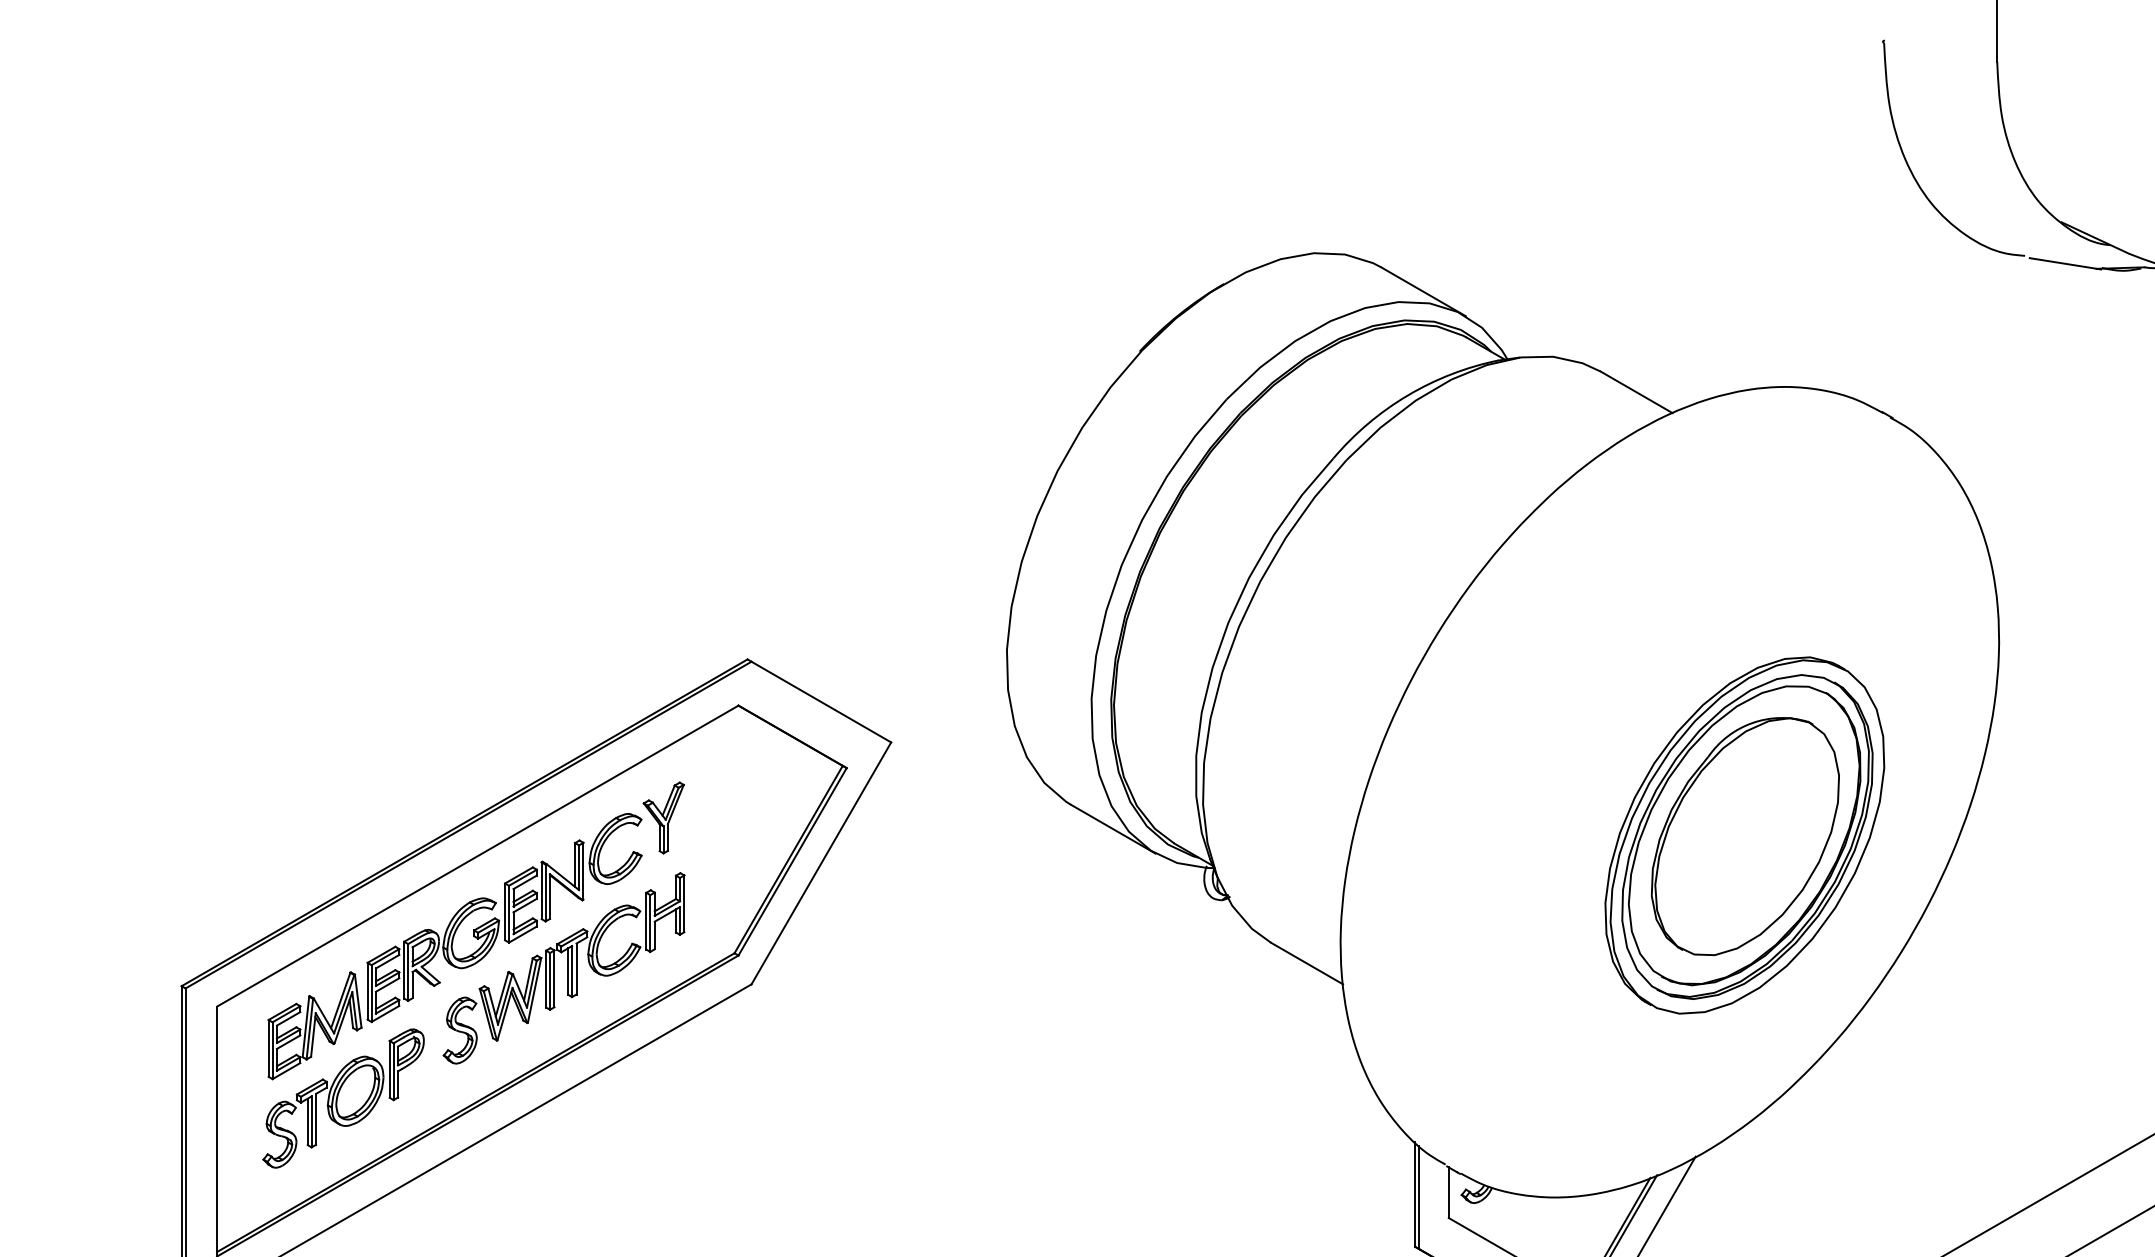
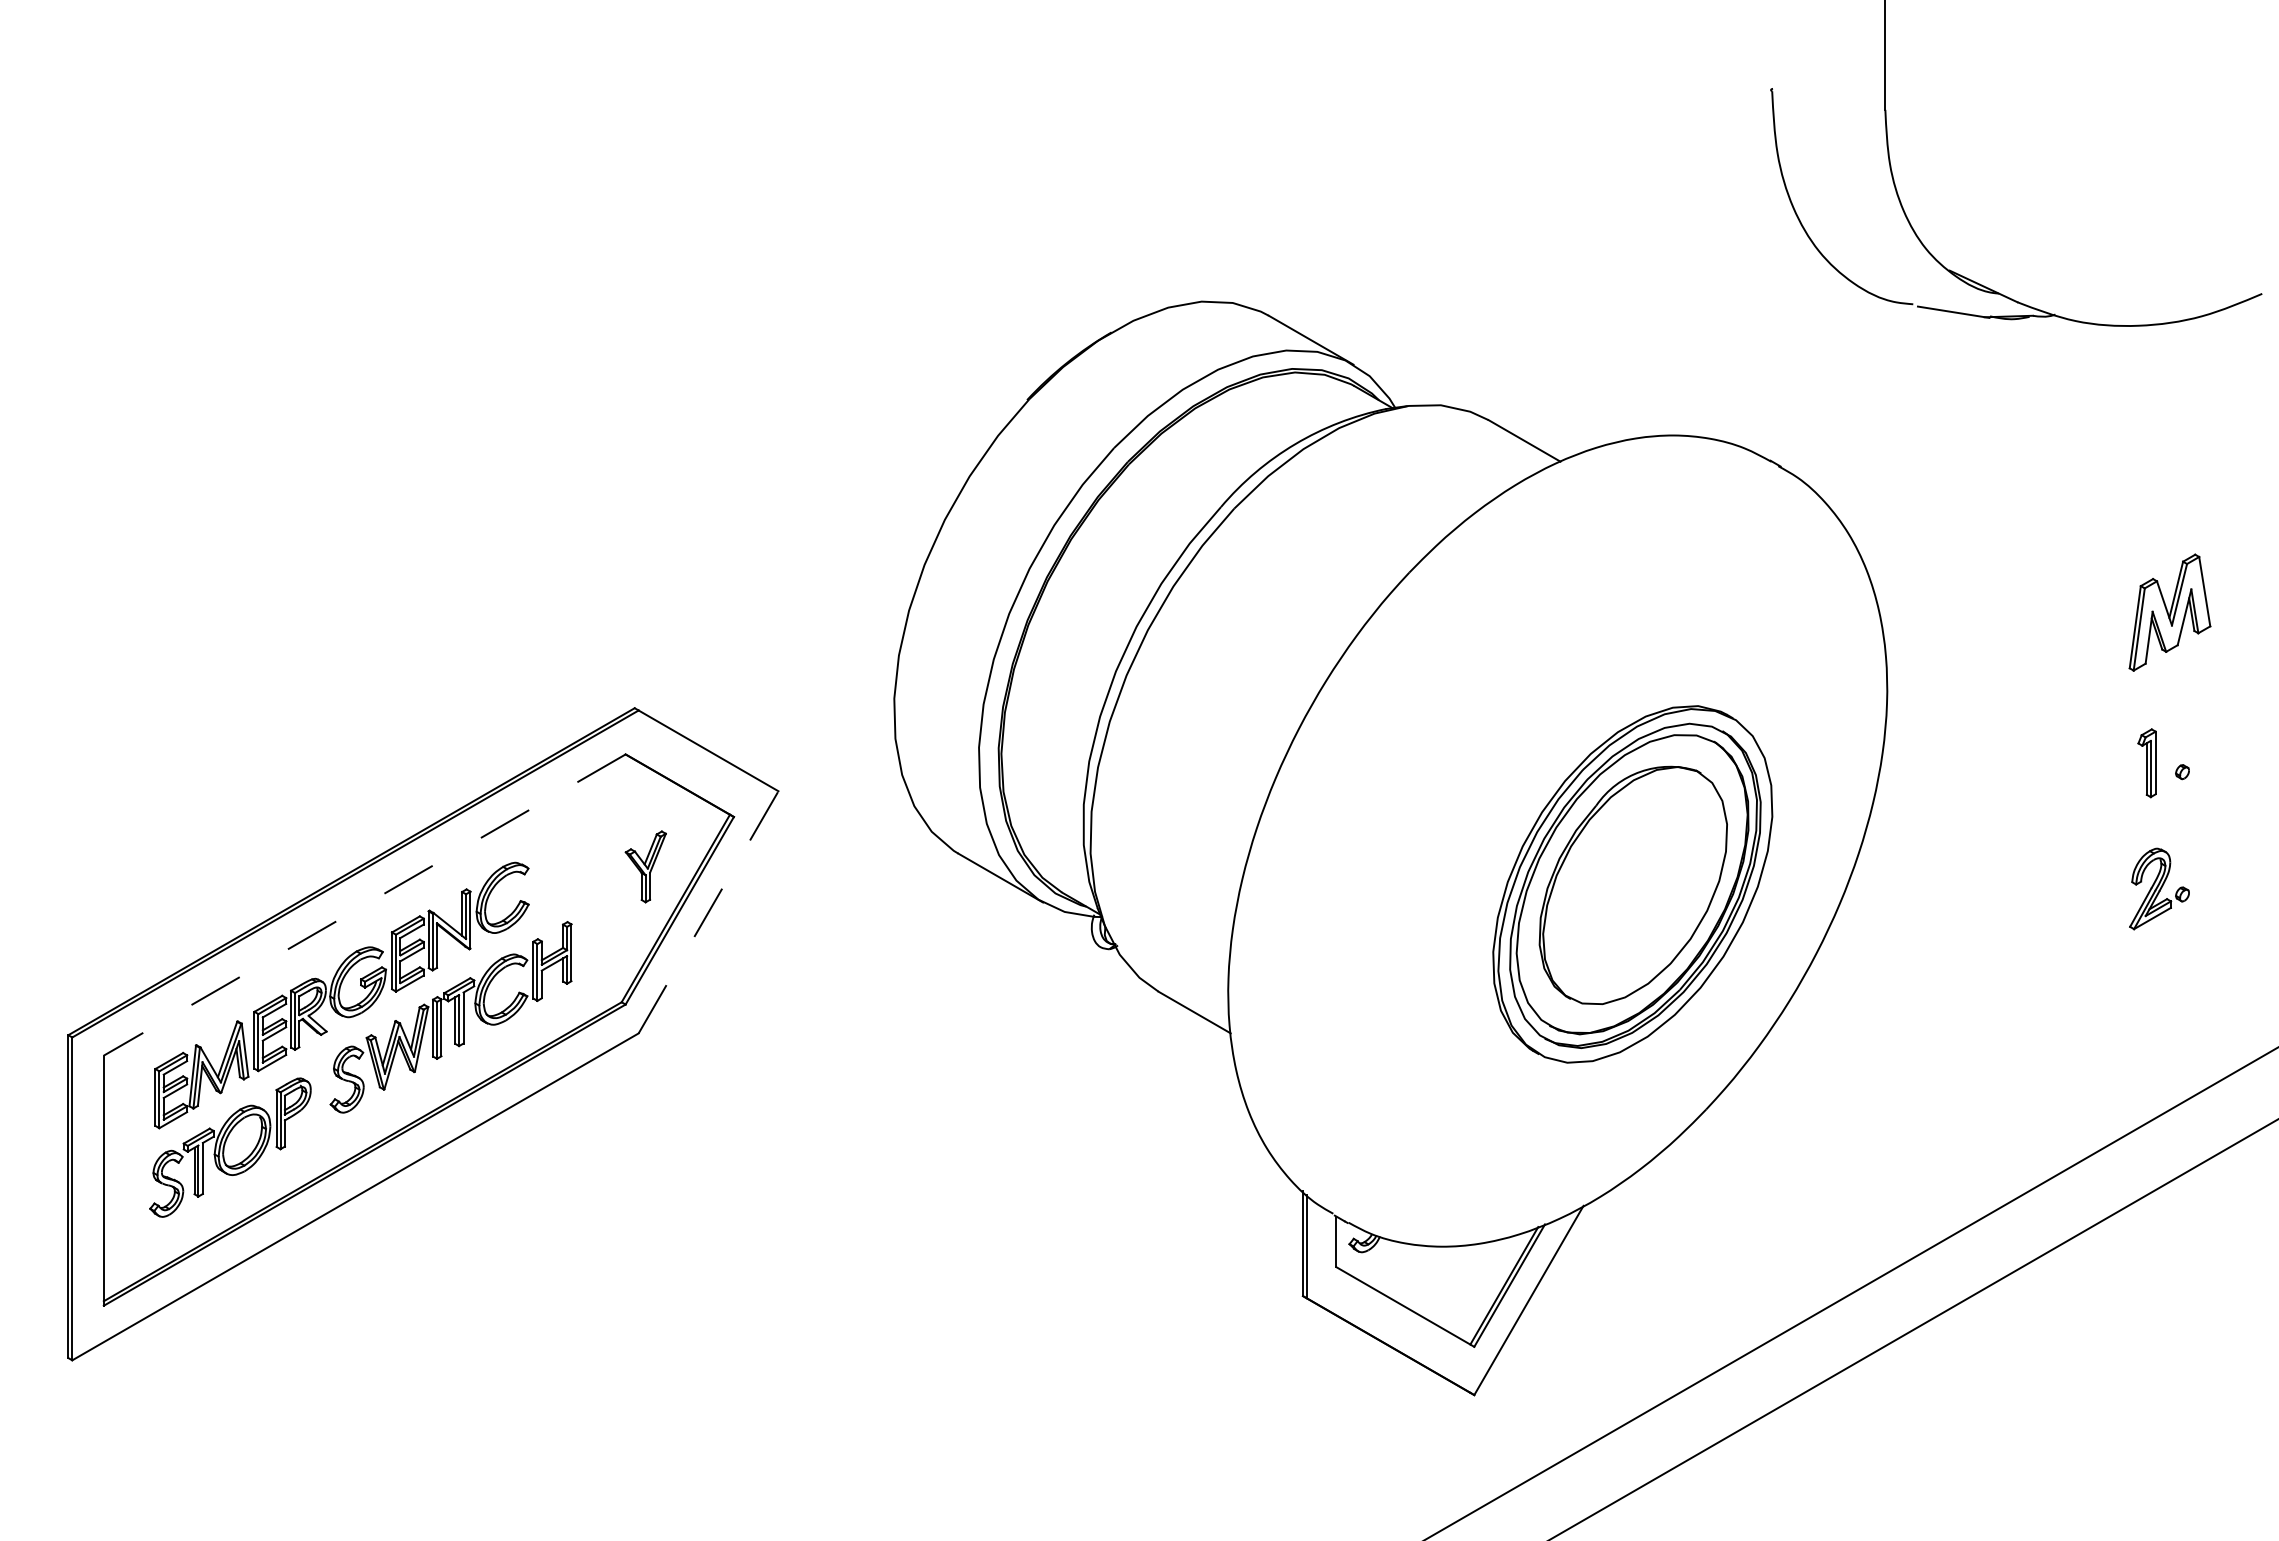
part: (663, 817) -> (645, 866), moved
line: (477, 856) -> (364, 905), solid -> dashed
line: (821, 863) -> (708, 912), solid -> dashed

